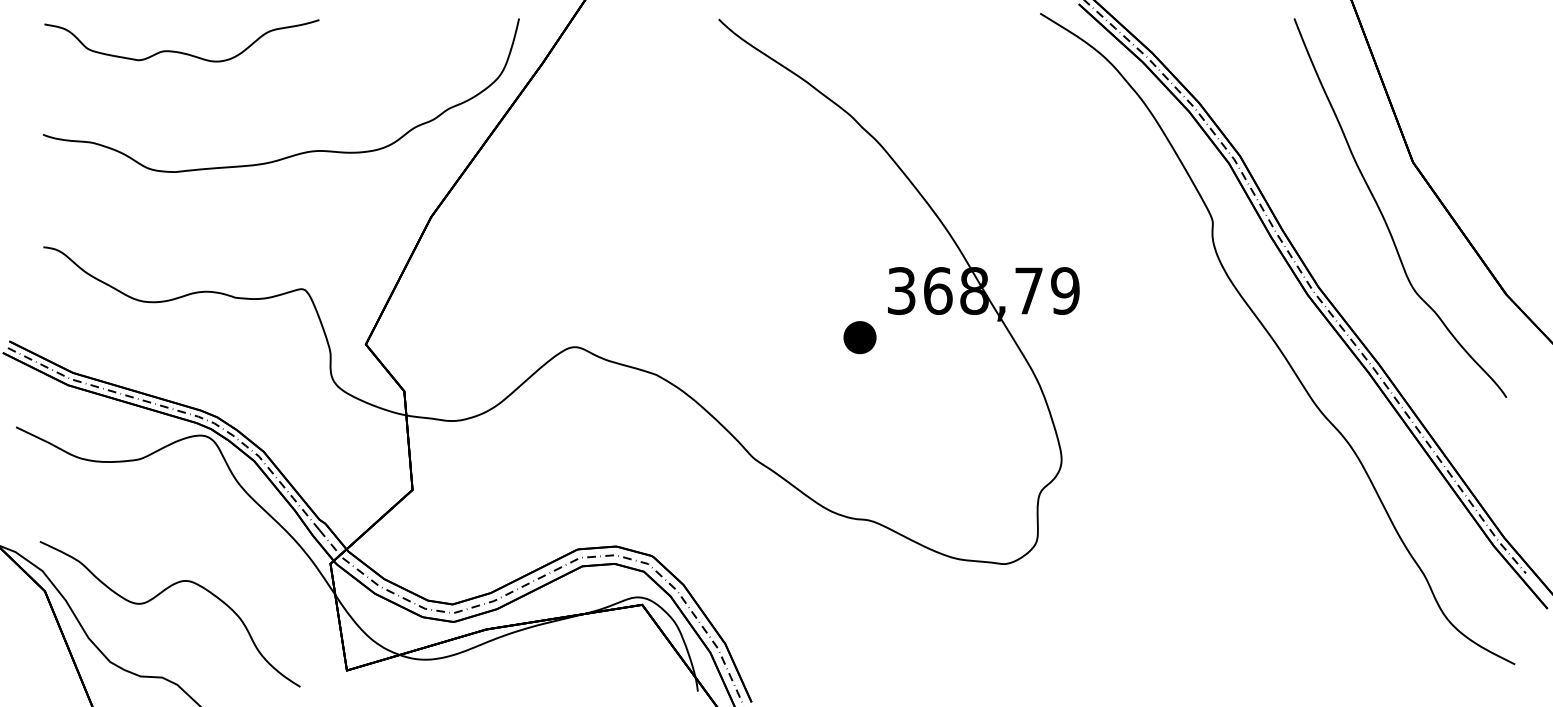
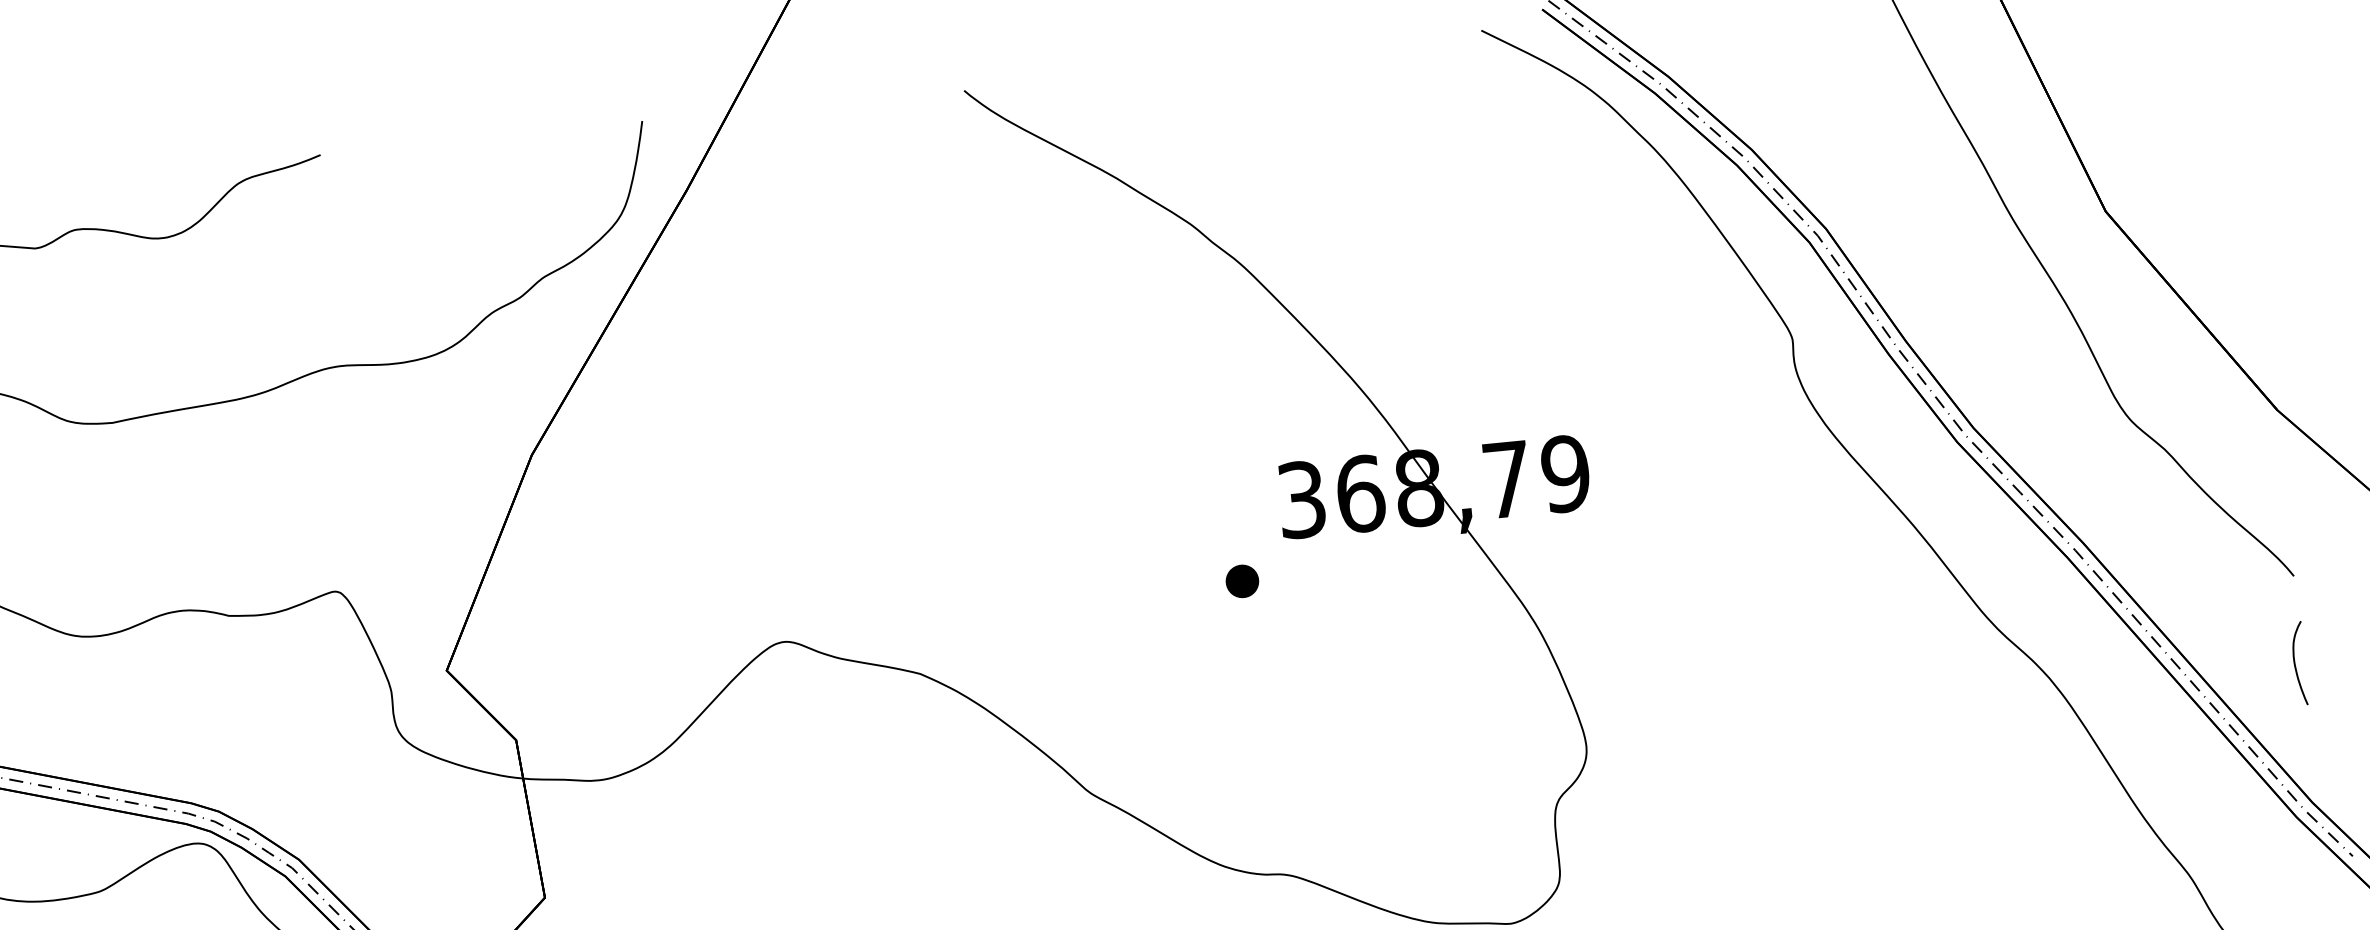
part: (860, 337) -> (1242, 581), size x0.62
curve: (1502, 451) -> (2295, 663), added

